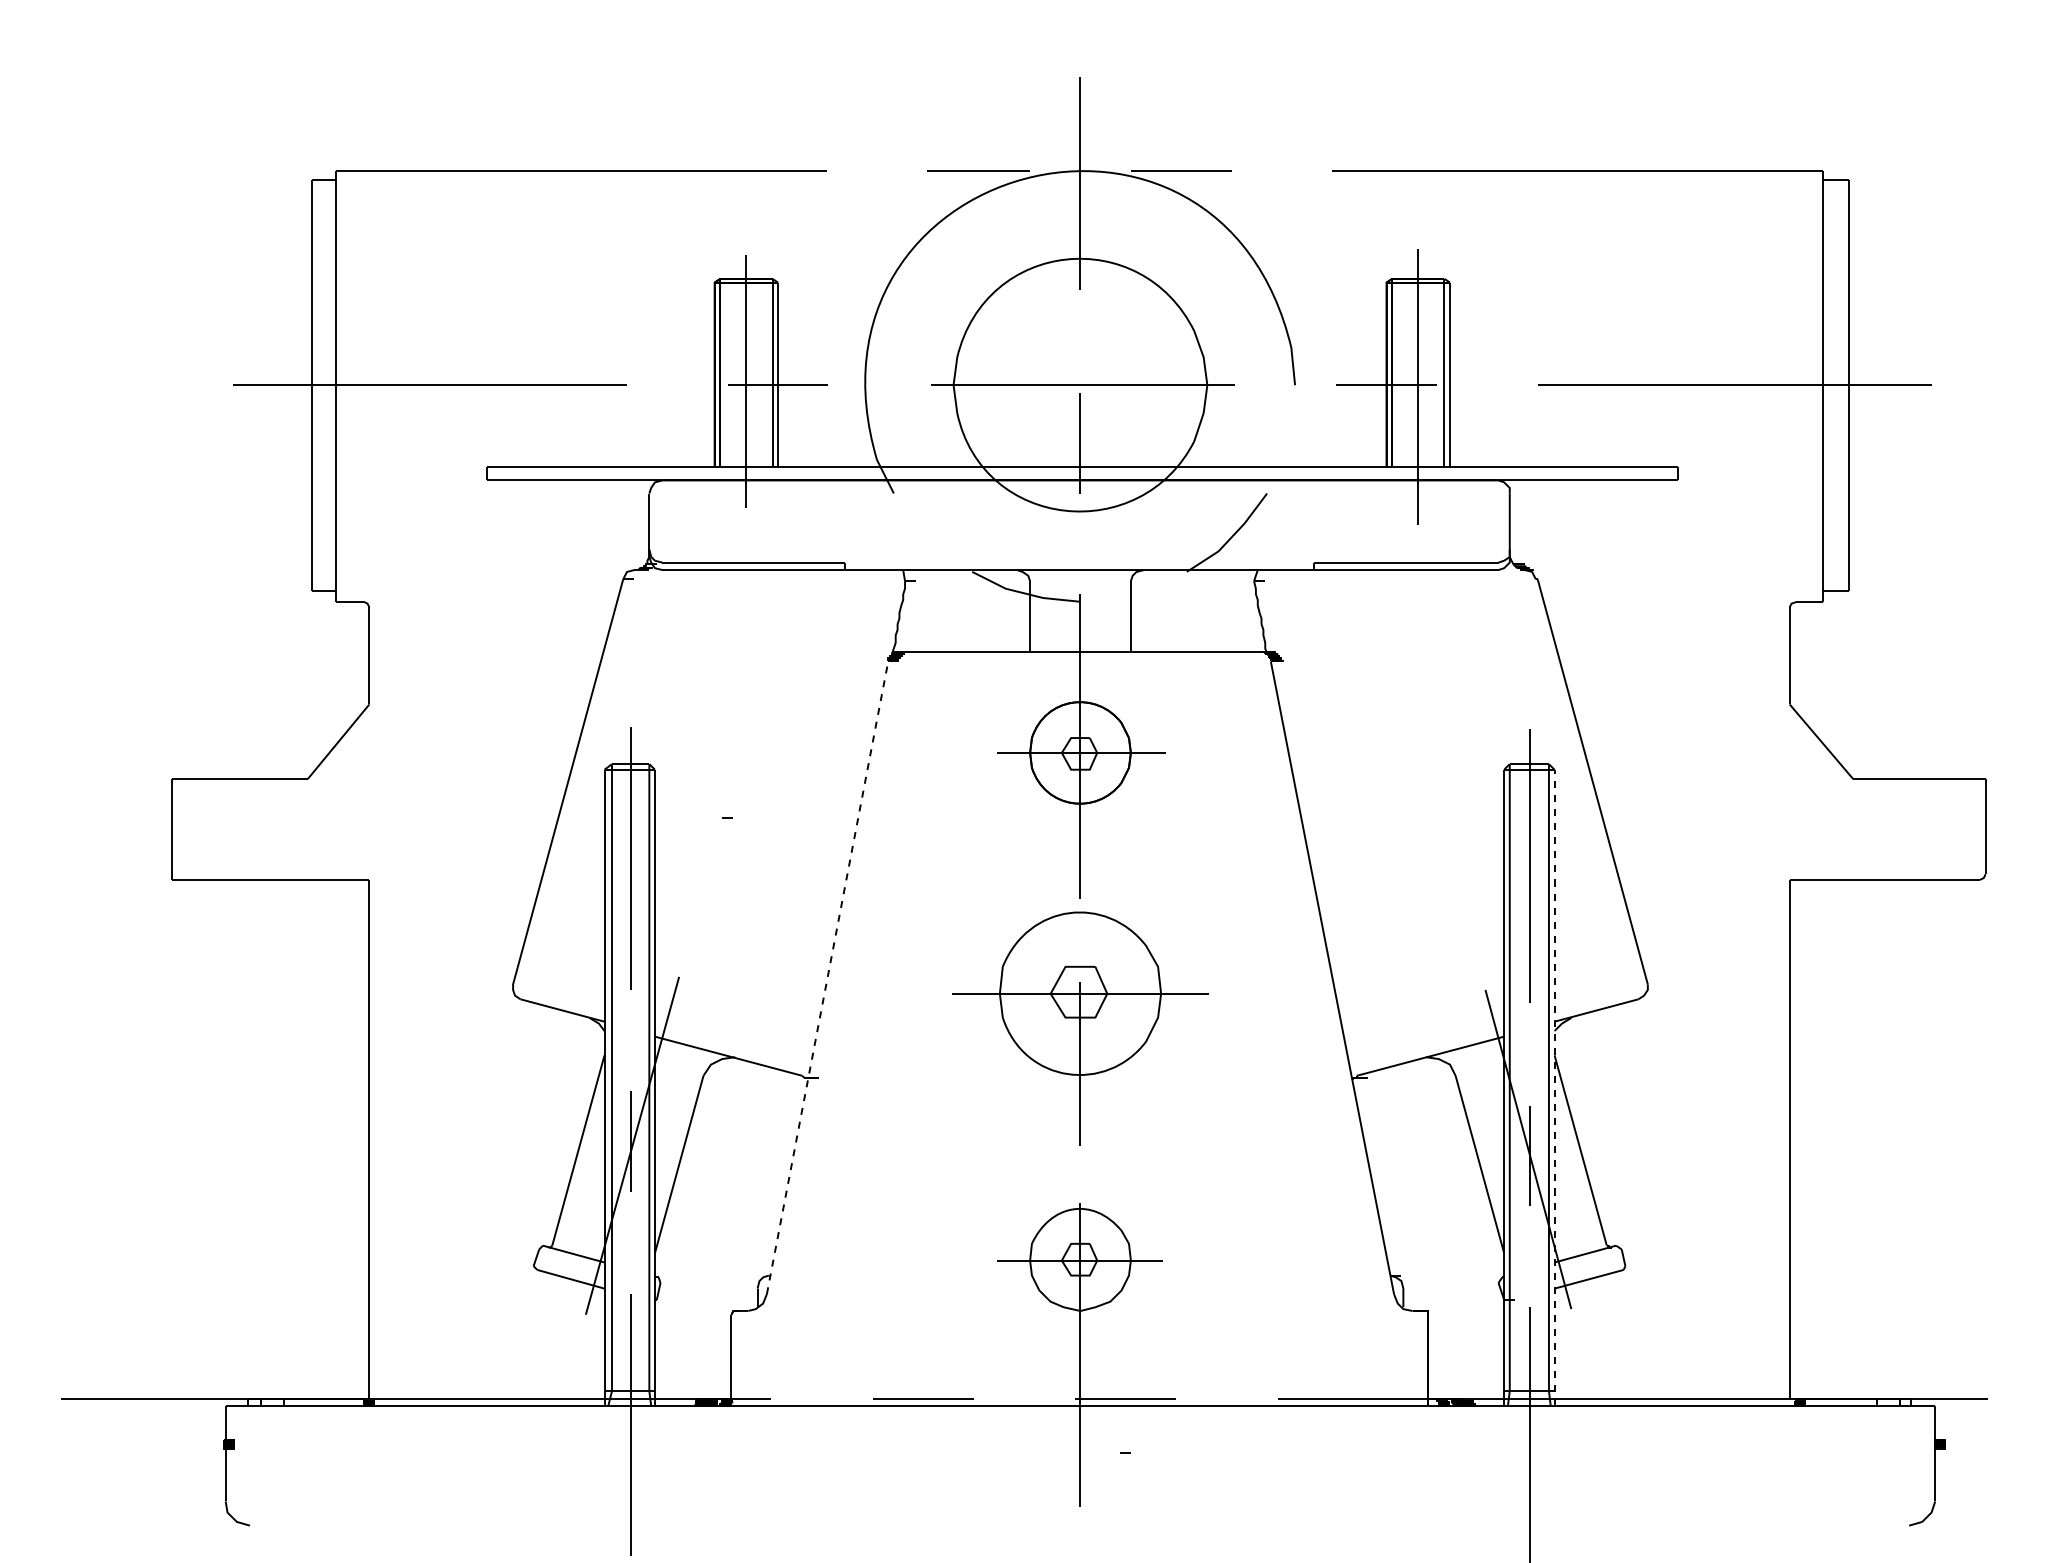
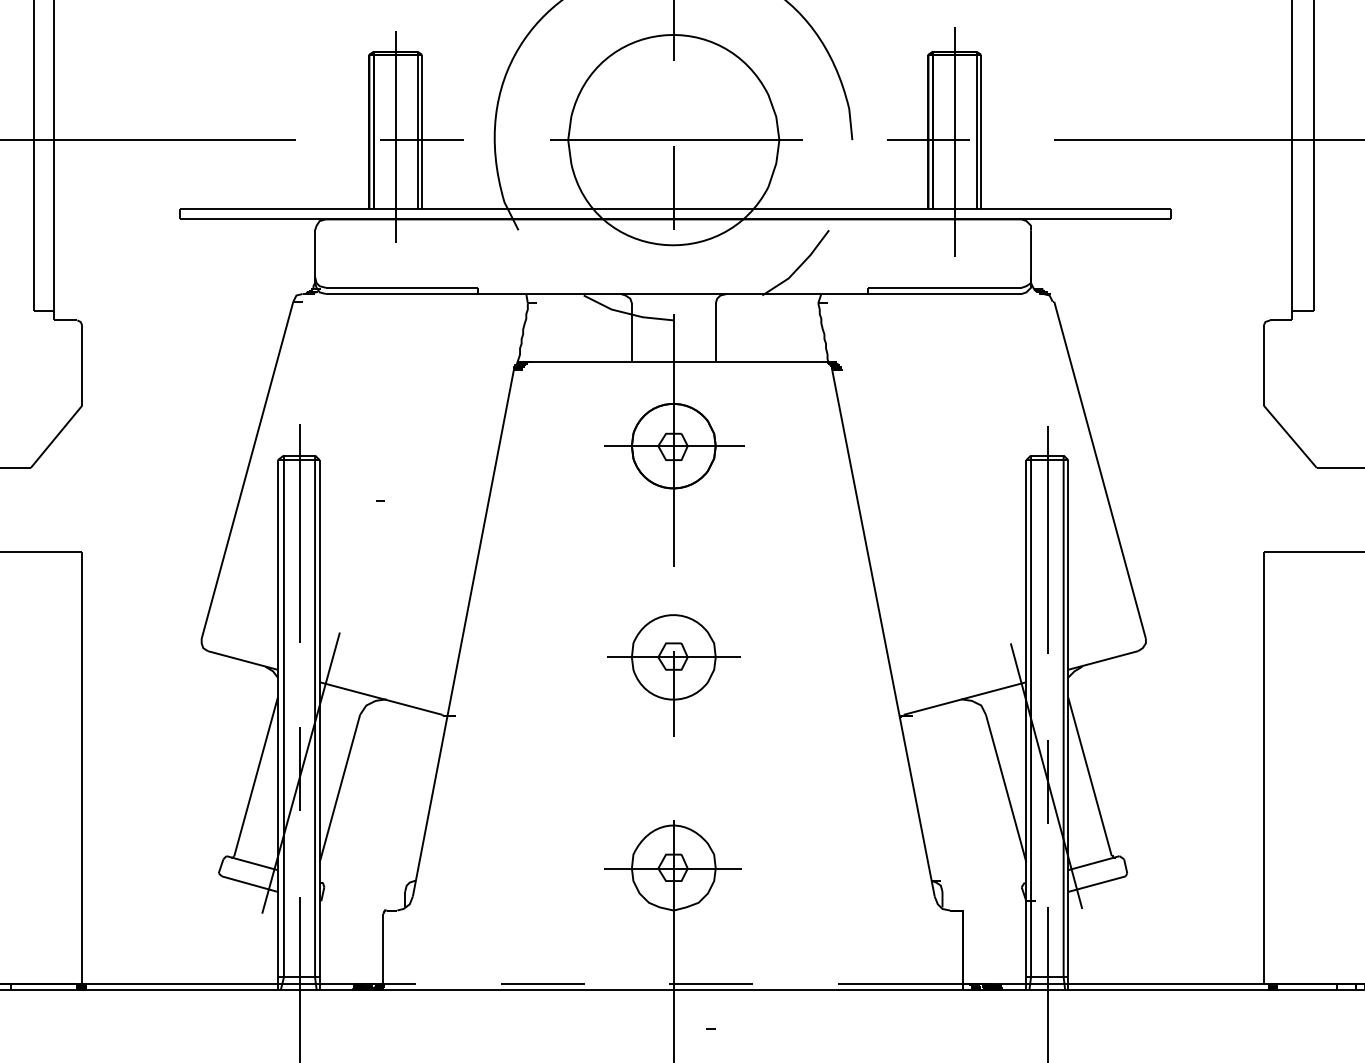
line: (827, 977) -> (463, 633), dashed -> solid
part: (1080, 1028) -> (673, 675), size x0.62
line: (1554, 1087) -> (1068, 724), dashed -> solid

